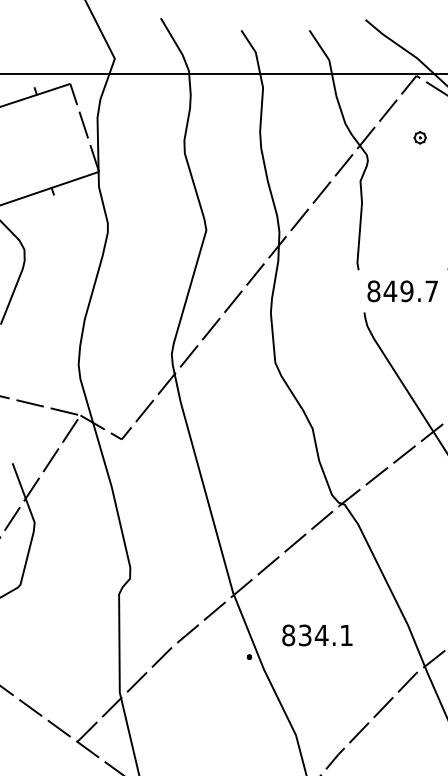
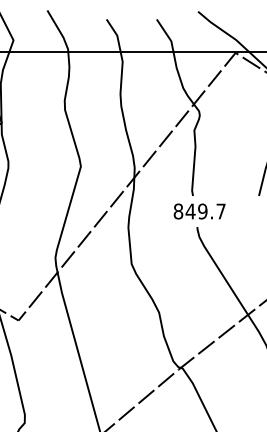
part: (419, 137) -> (237, 98), removed
text: (402, 291) -> (199, 211), moved

